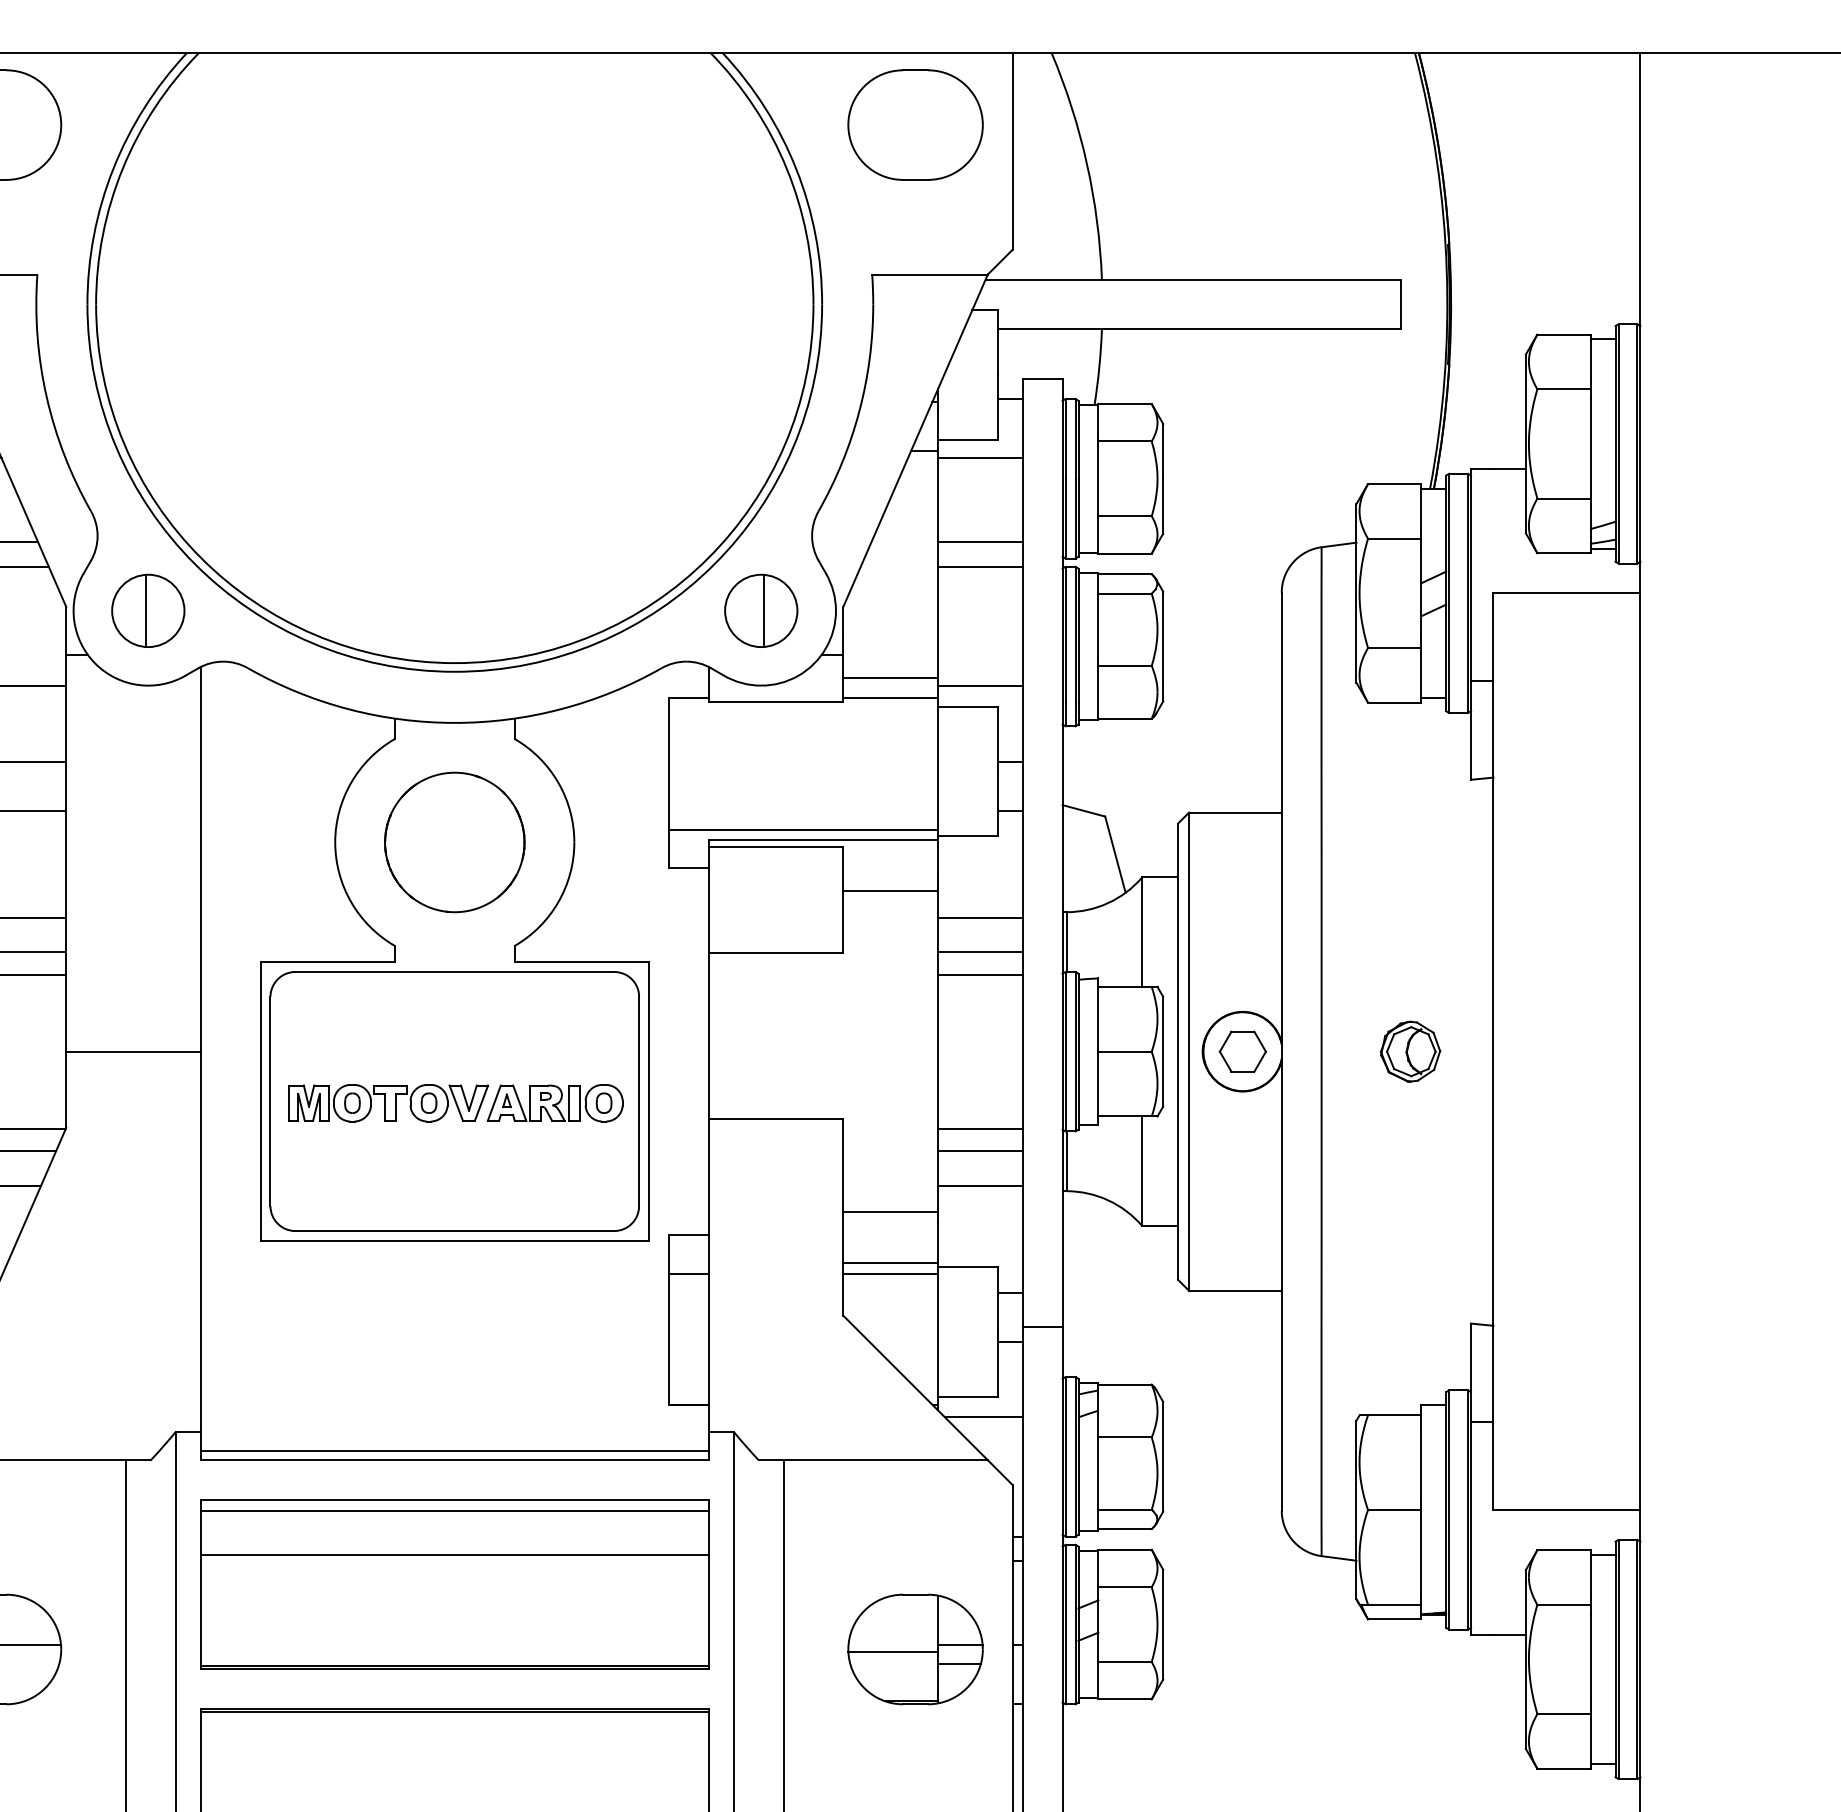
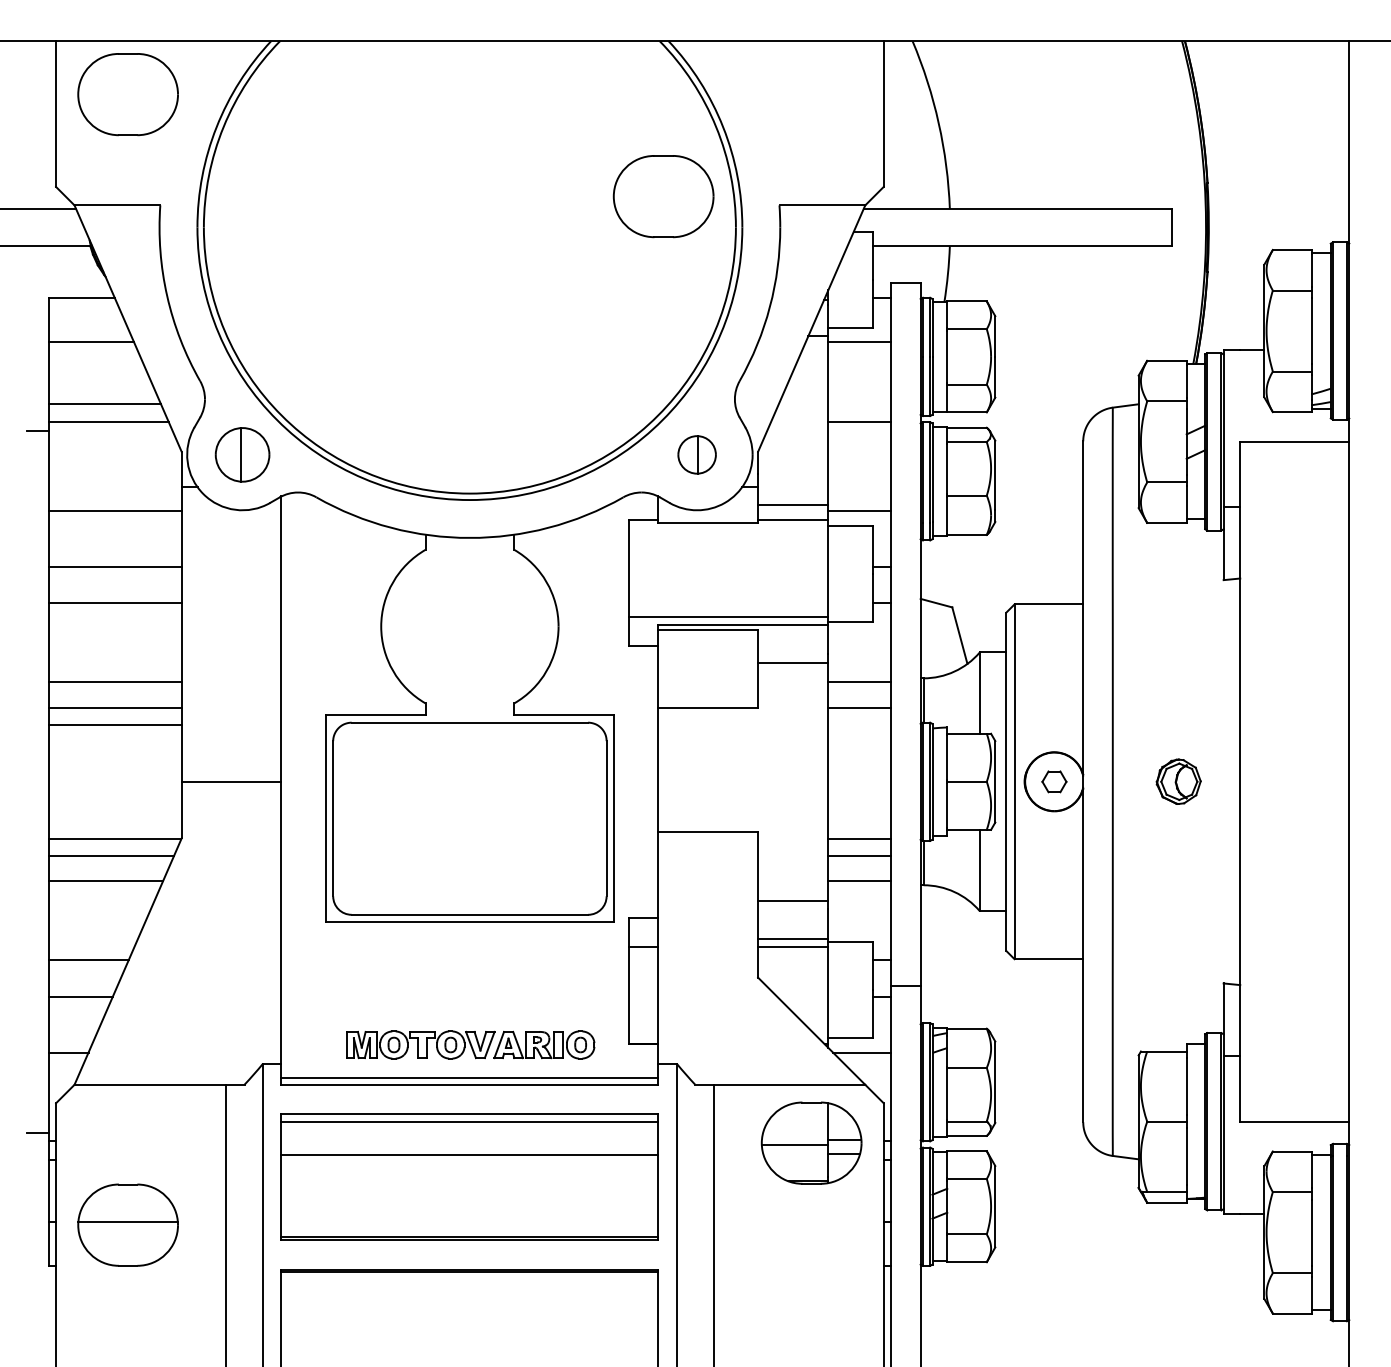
part: (915, 125) -> (663, 196), moved
line: (980, 541) -> (859, 403), removed
part: (760, 610) -> (696, 454), size x0.7
part: (454, 842) -> (469, 626), removed
line: (980, 974) -> (859, 724), removed
part: (1242, 1051) -> (1054, 781), size x0.7
part: (455, 1102) -> (470, 1044), moved
part: (915, 1648) -> (811, 1142), moved

